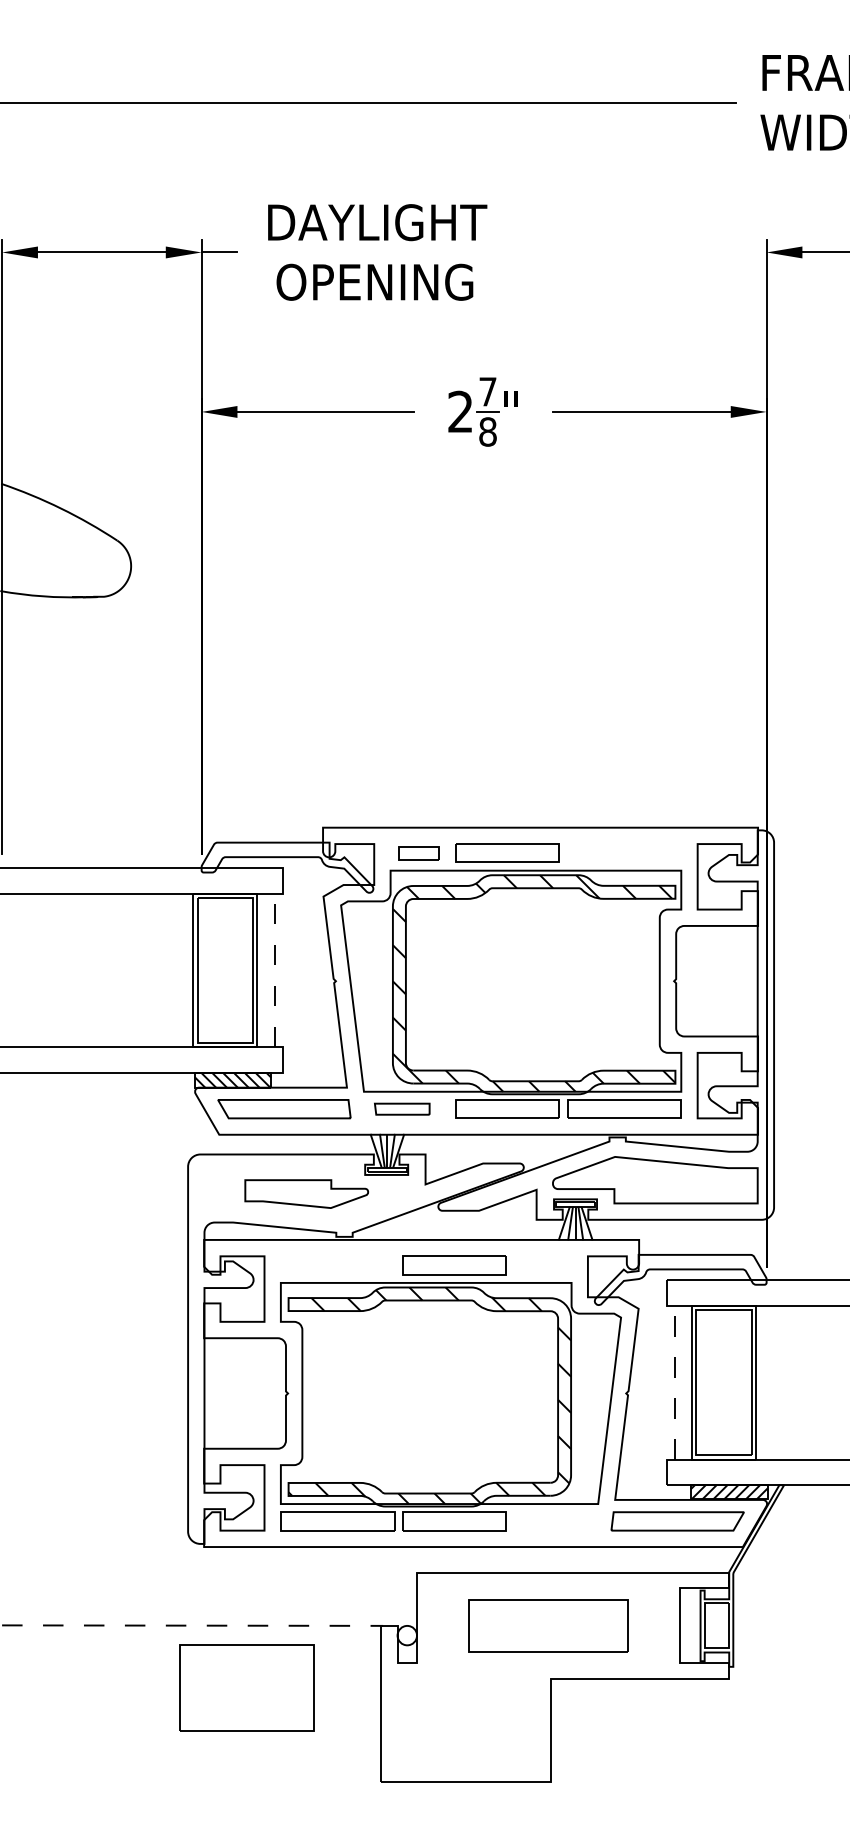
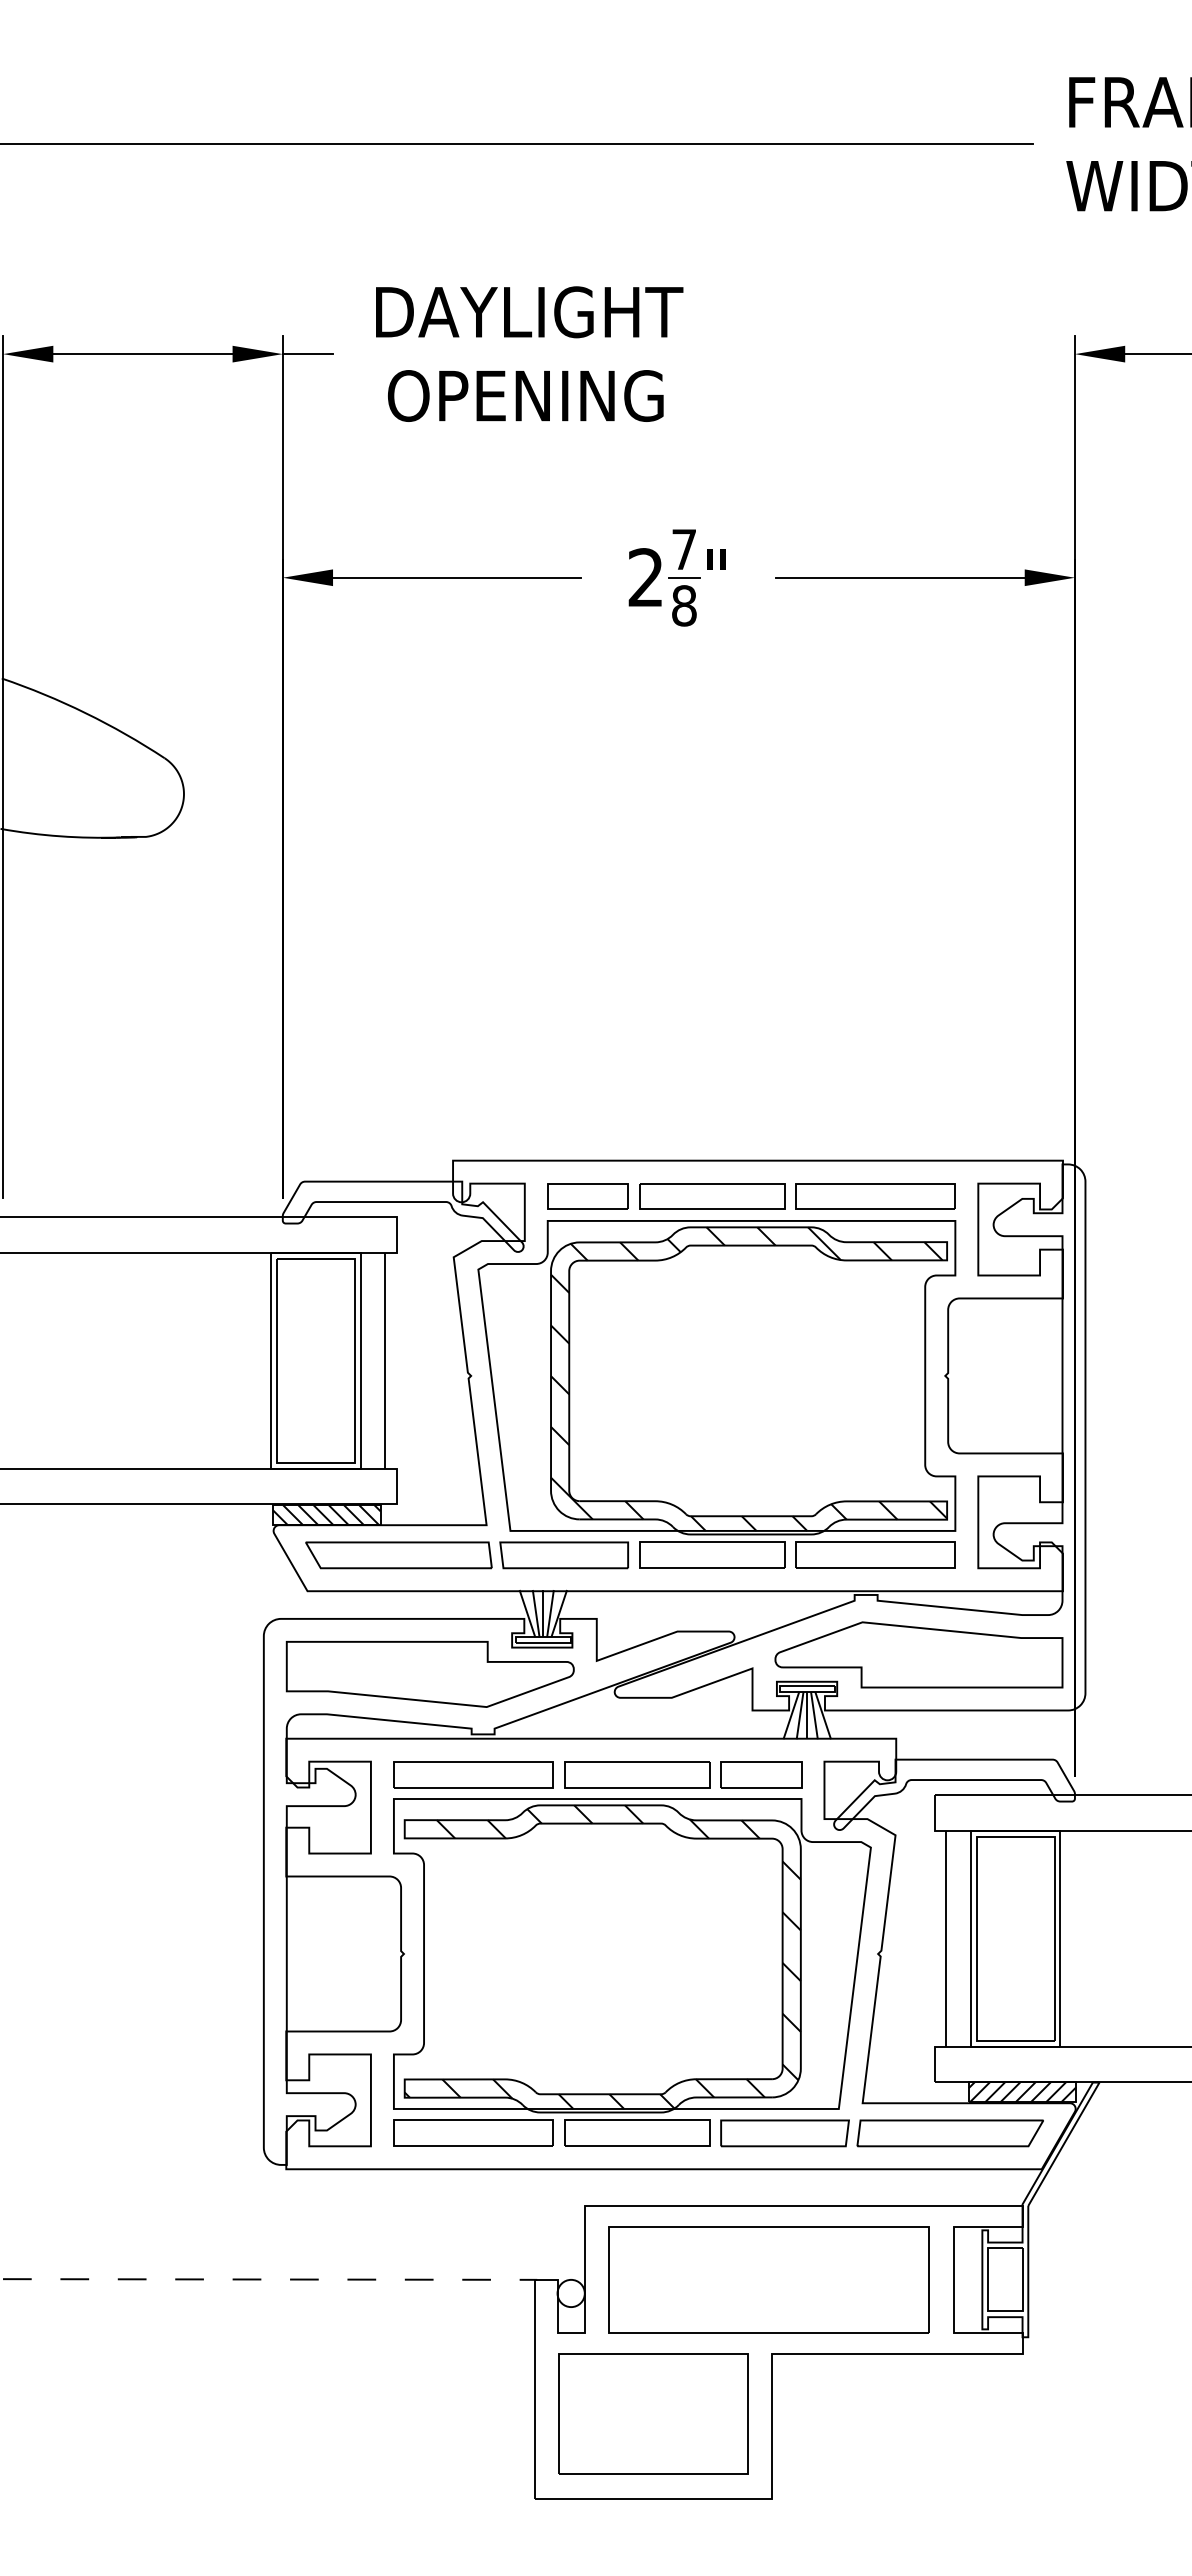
part: (418, 853) -> (587, 1196), size x1.43
part: (624, 853) -> (875, 1196), added
line: (274, 970) -> (385, 1360), dashed -> solid
part: (401, 1109) -> (563, 1555), size x1.67
part: (306, 1194) -> (429, 1674), size x1.67
part: (337, 1265) -> (473, 1774), added
part: (543, 1265) -> (761, 1774), added
line: (674, 1382) -> (946, 1938), dashed -> solid
part: (559, 1521) -> (784, 2133), added
part: (548, 1625) -> (768, 2279), size x1.43
part: (247, 1687) -> (653, 2413), moved

